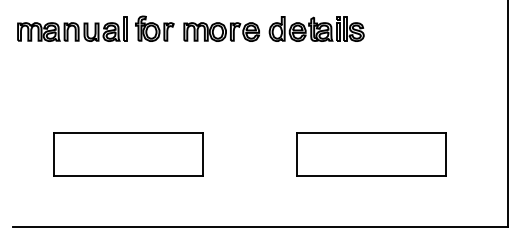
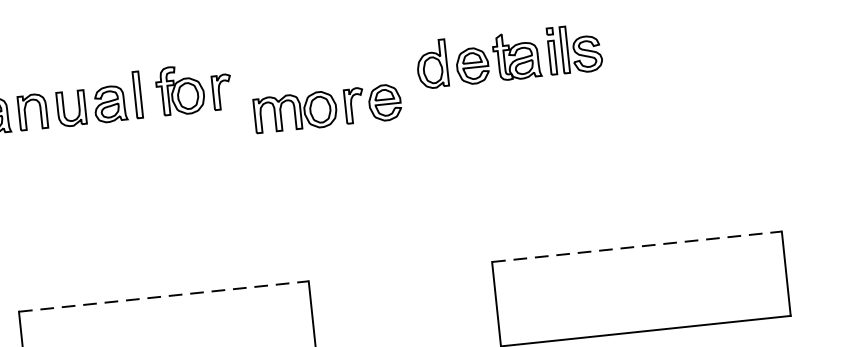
part: (221, 31) -> (327, 107), moved
line: (128, 132) -> (164, 296), solid -> dashed
line: (372, 132) -> (638, 246), solid -> dashed

